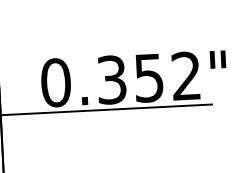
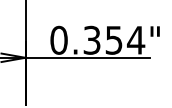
text: (186, 74) -> (136, 39), 0.352" -> 0.354"

